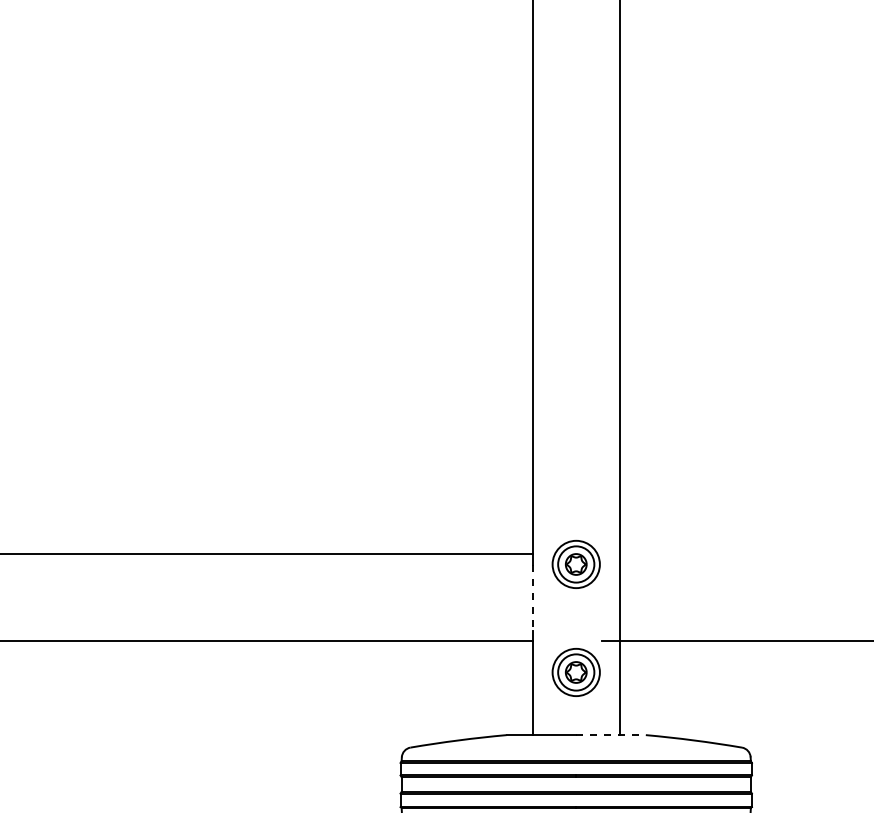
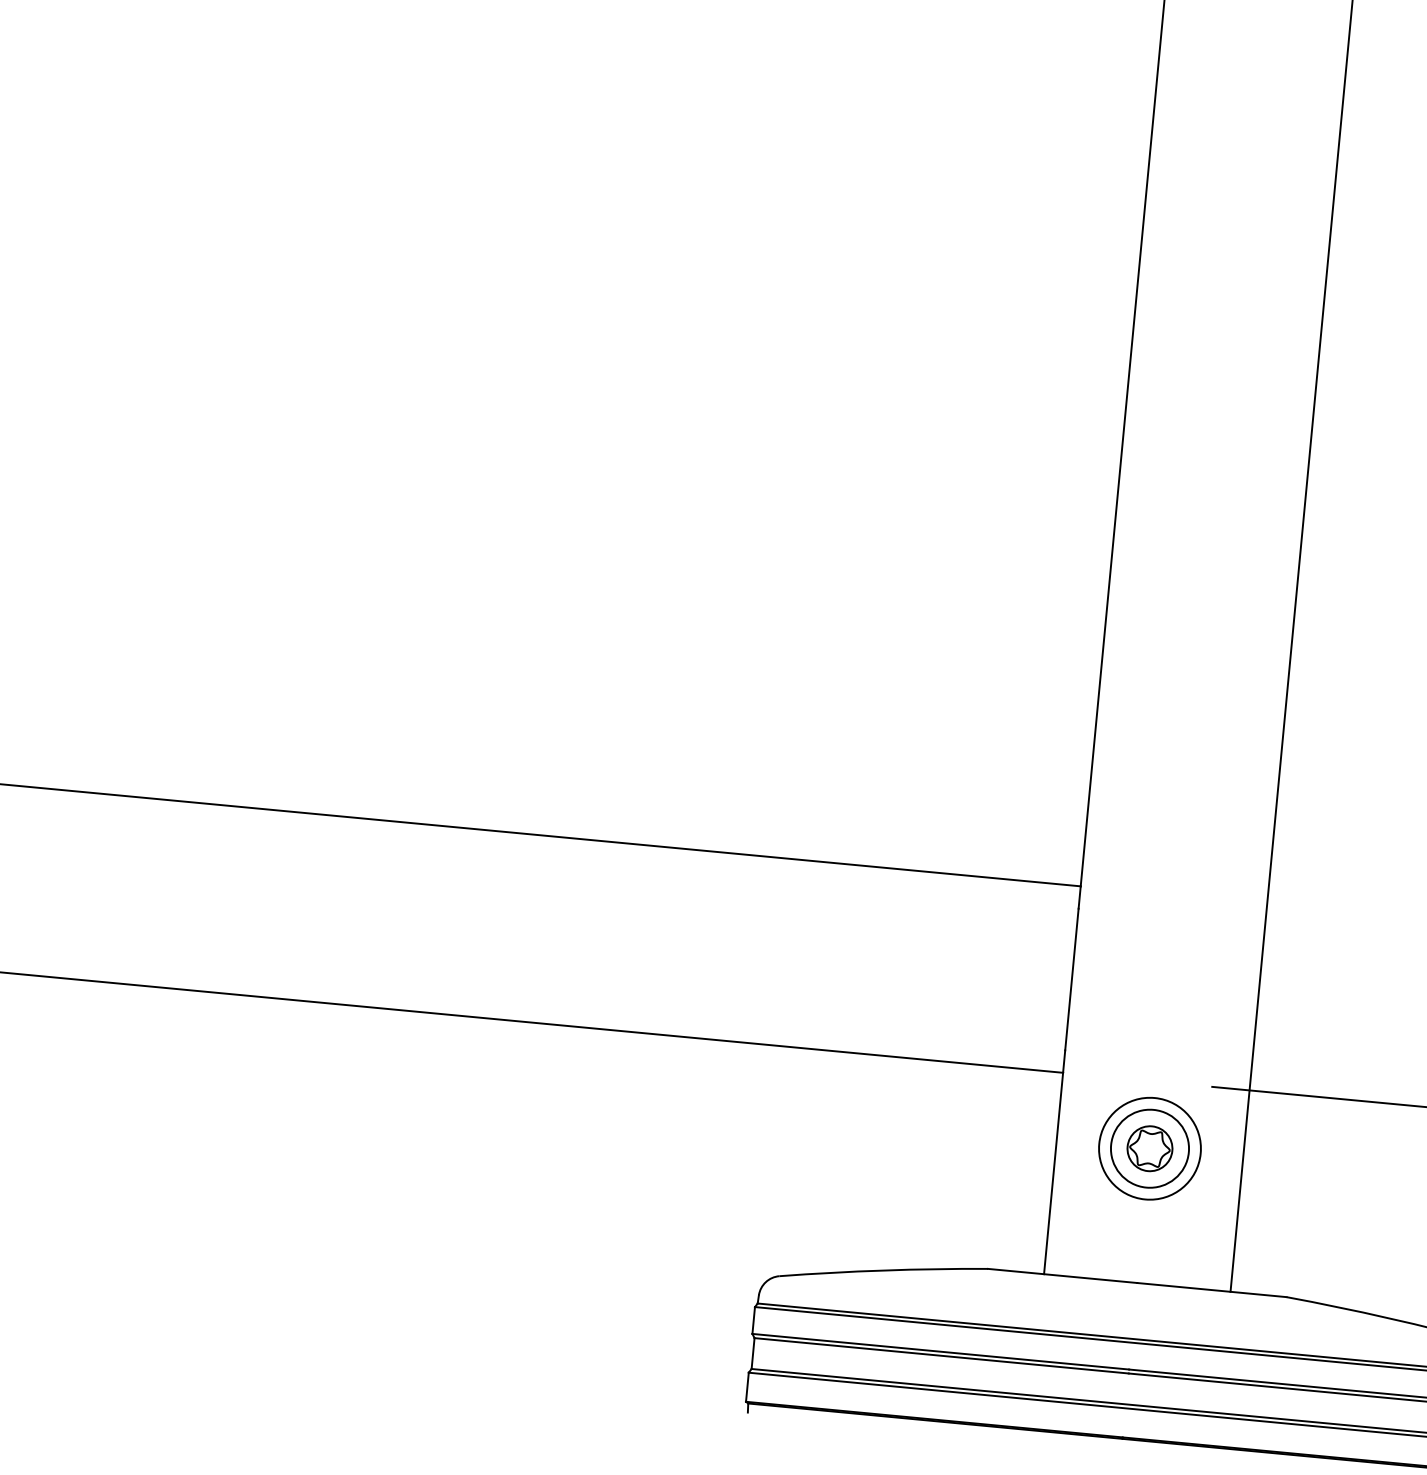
part: (575, 564) -> (1170, 917), removed
line: (532, 598) -> (1071, 981), dashed -> solid
line: (611, 735) -> (1212, 1290), dashed -> solid

